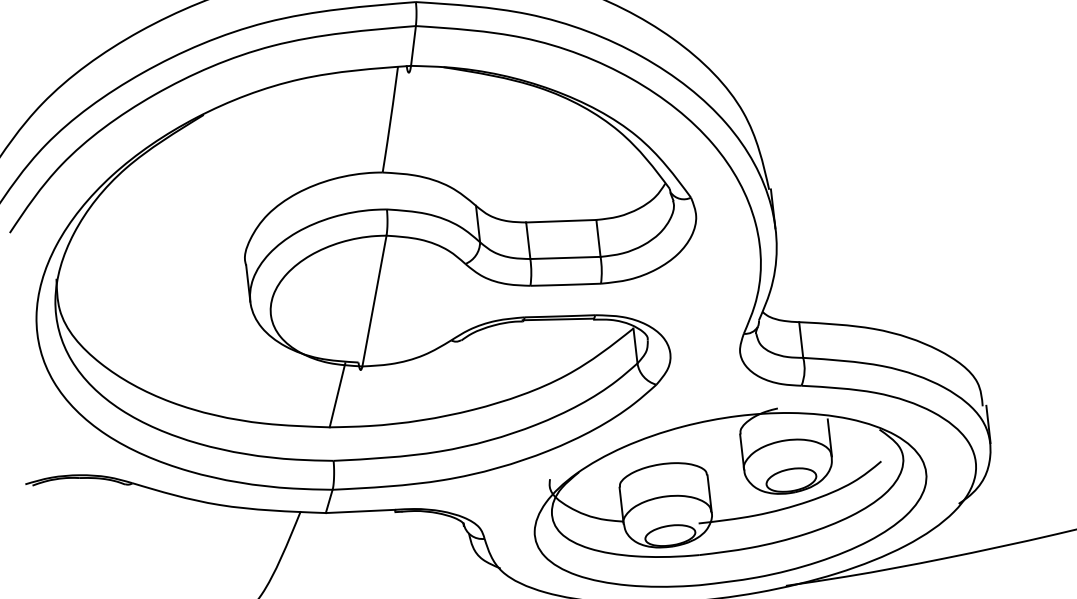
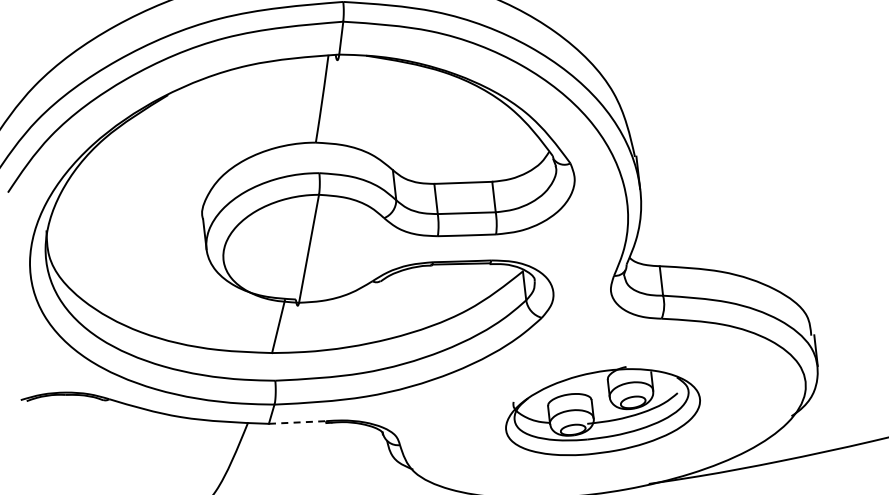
part: (729, 496) -> (602, 410), size x0.6
line: (360, 511) -> (297, 422), solid -> dashed

